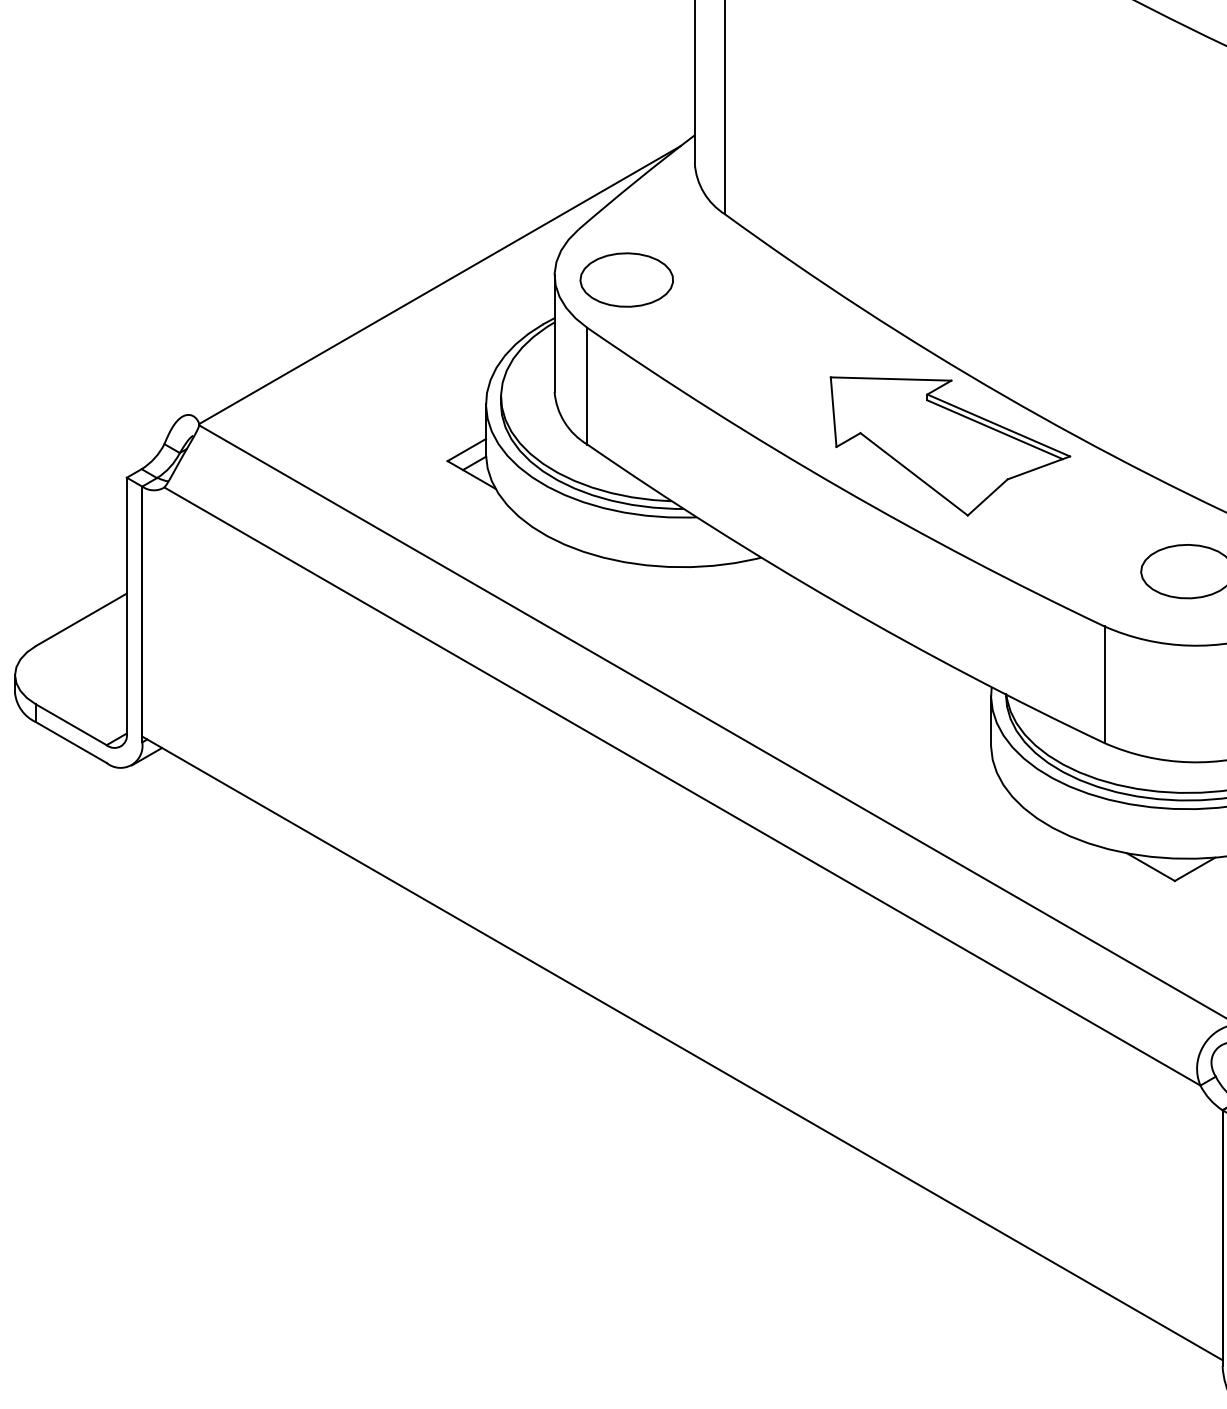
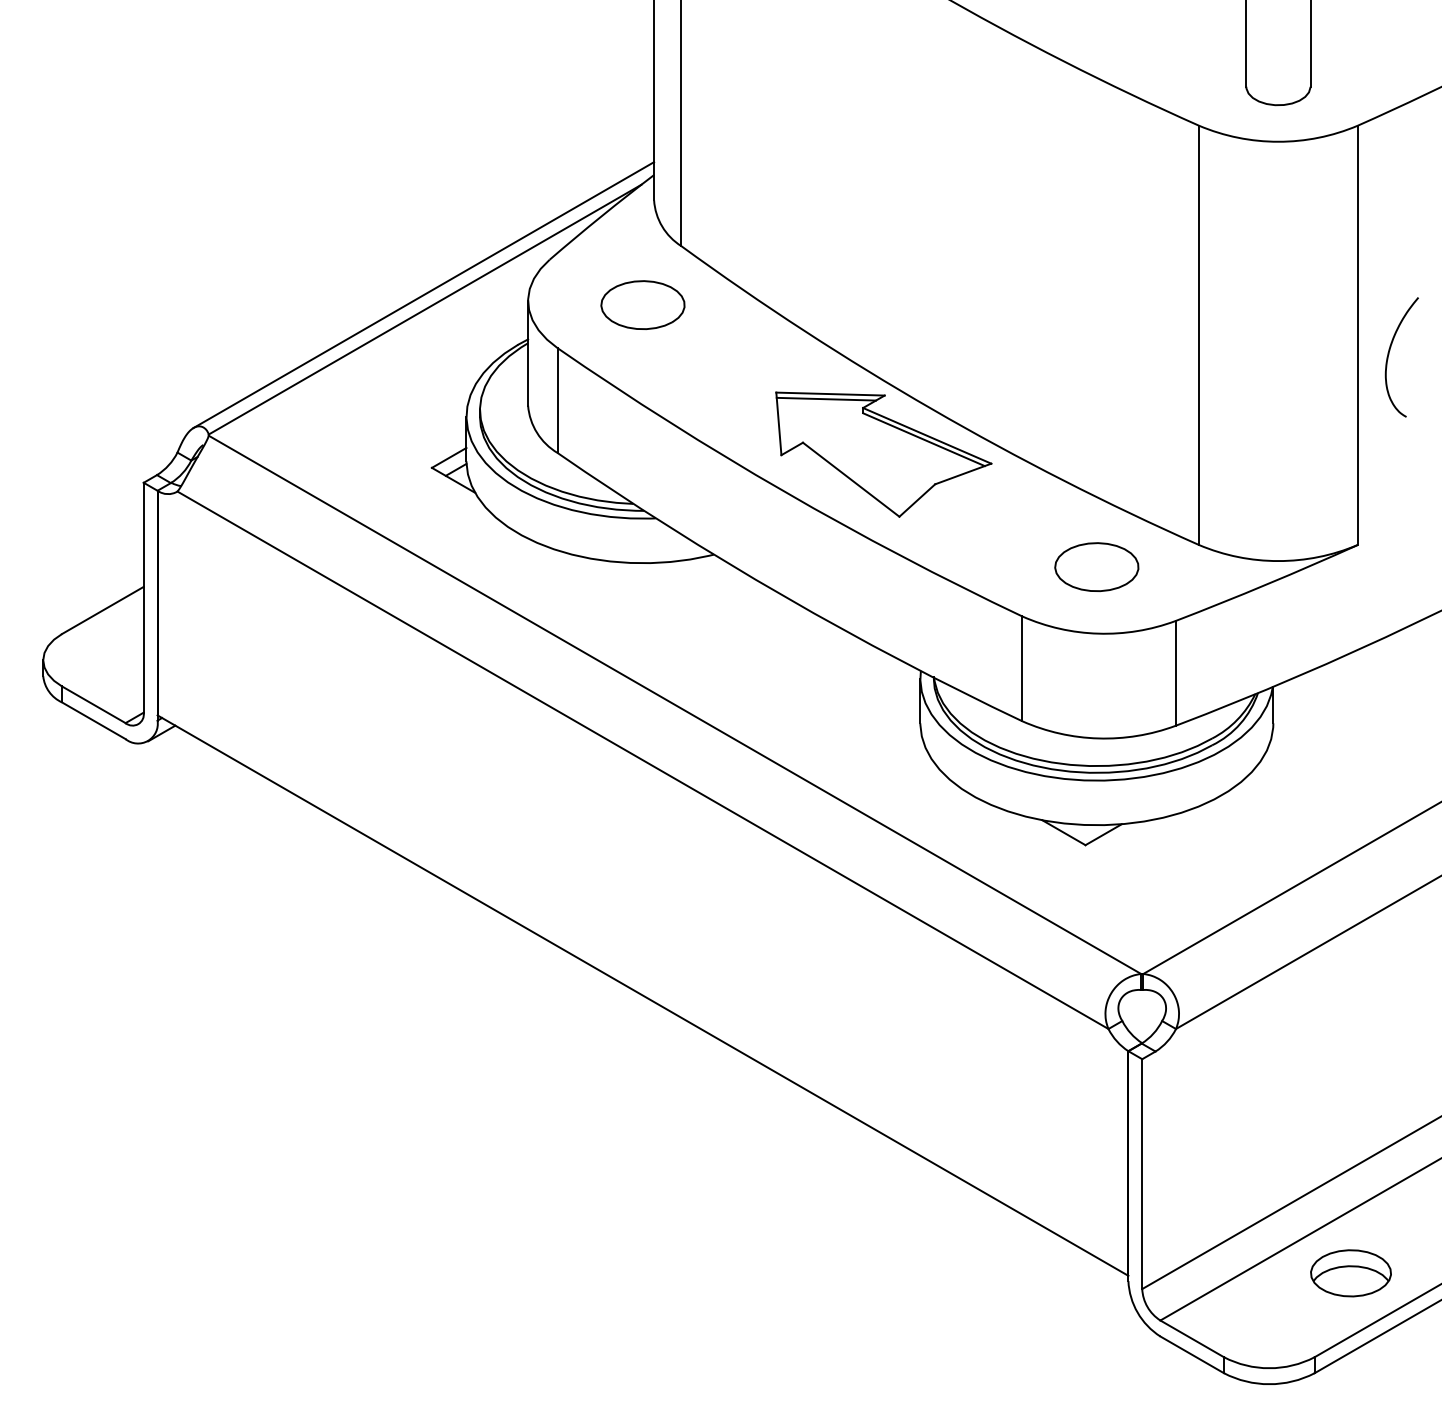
line: (438, 269) -> (423, 295), added
part: (626, 279) -> (642, 304), moved
line: (886, 383) -> (826, 398), added

